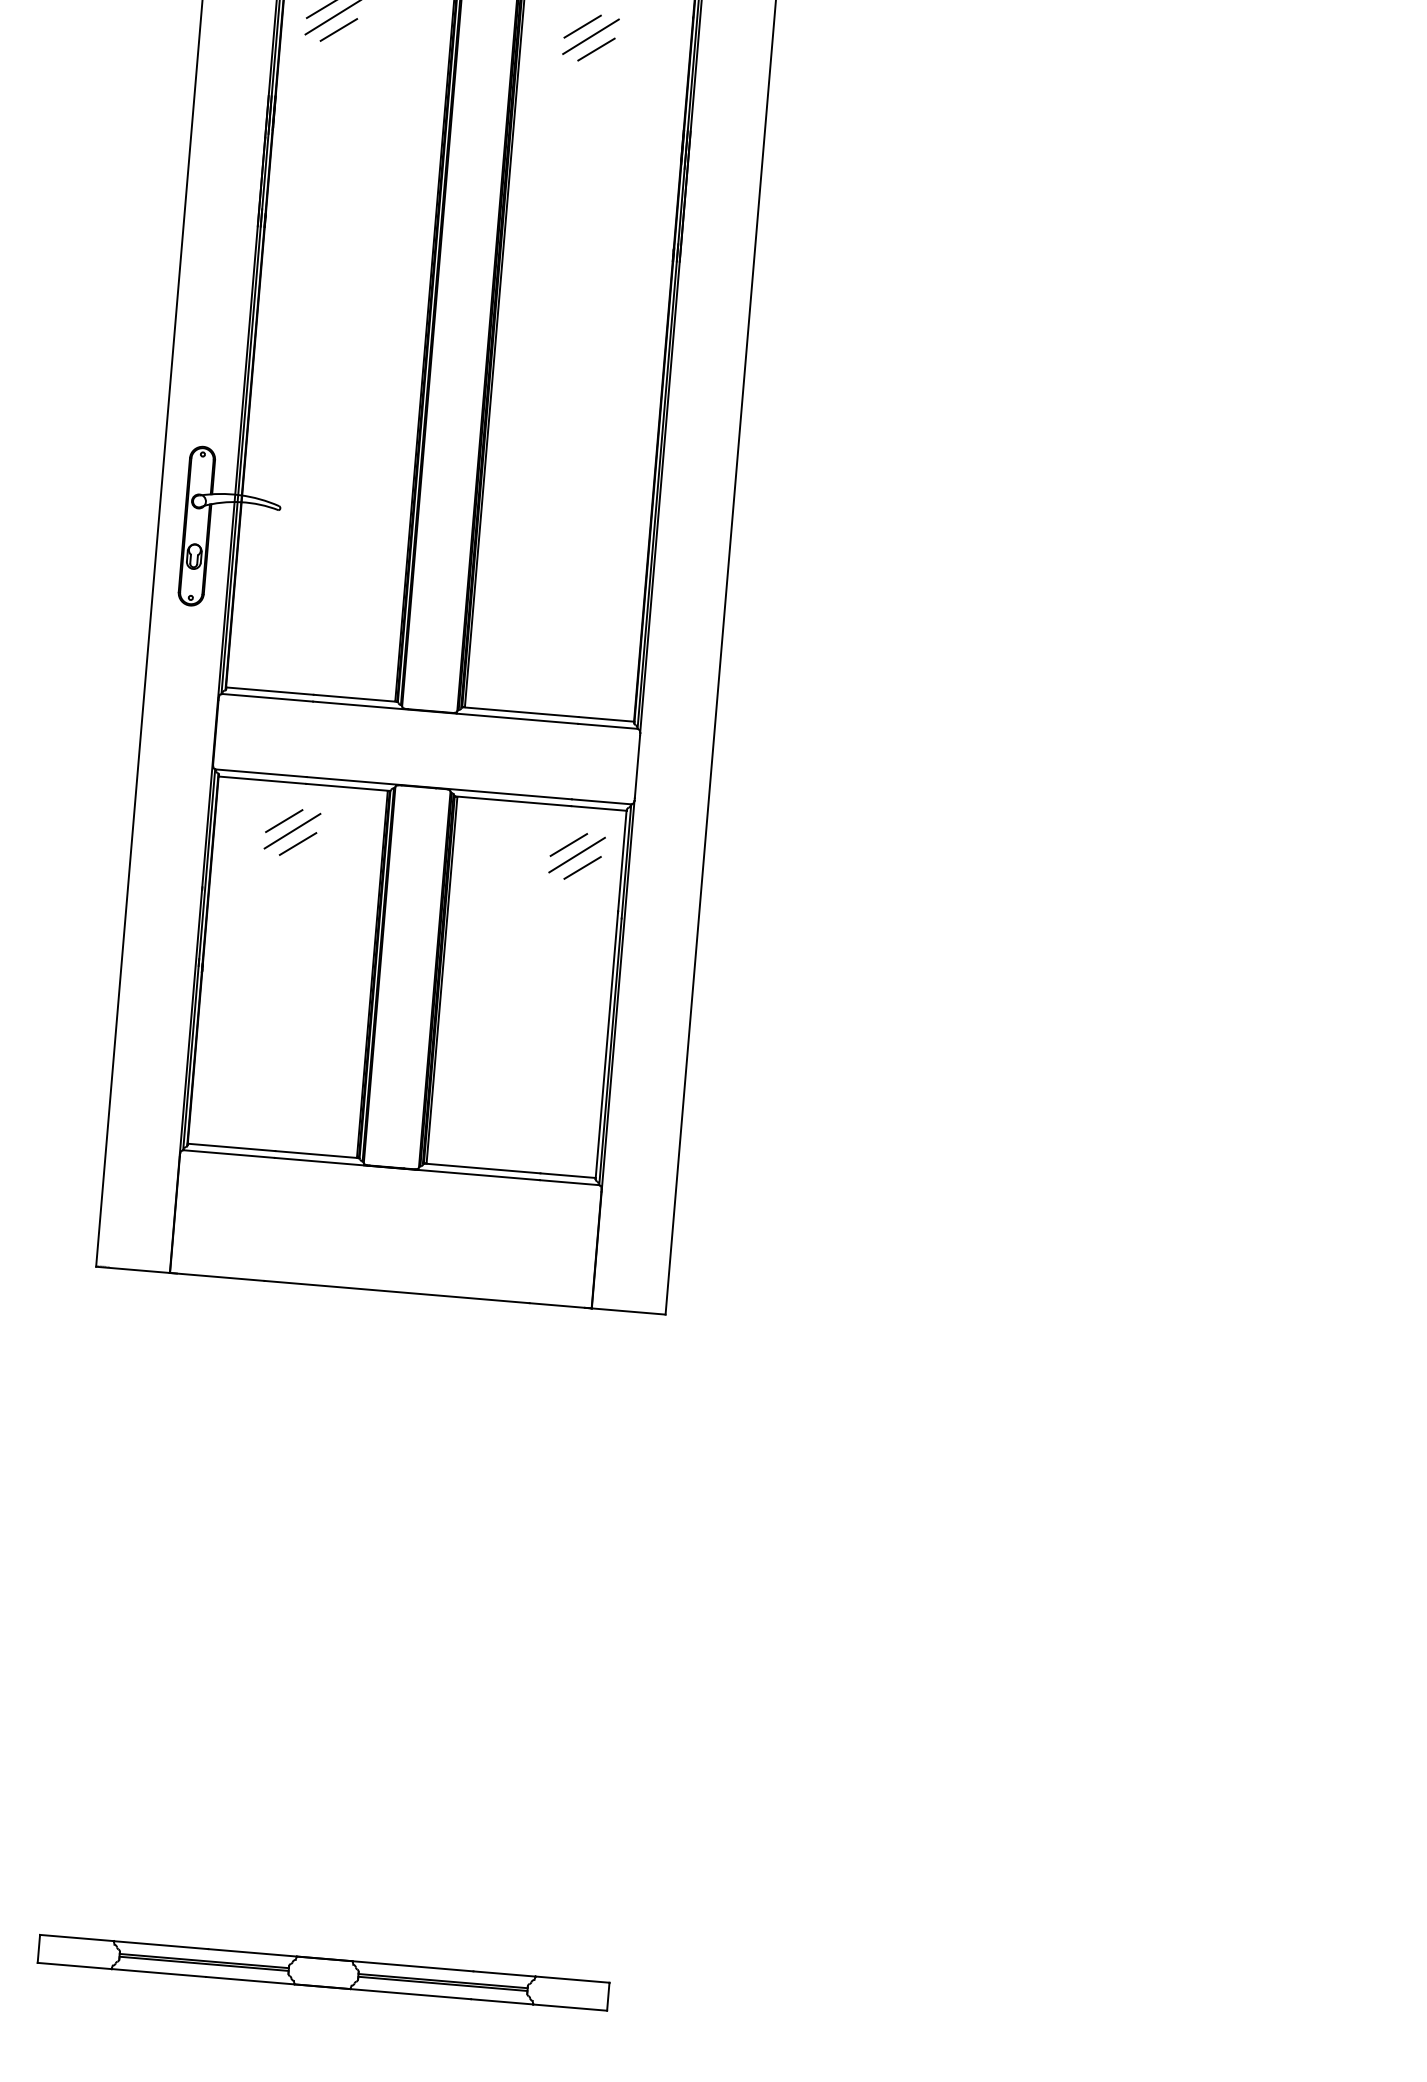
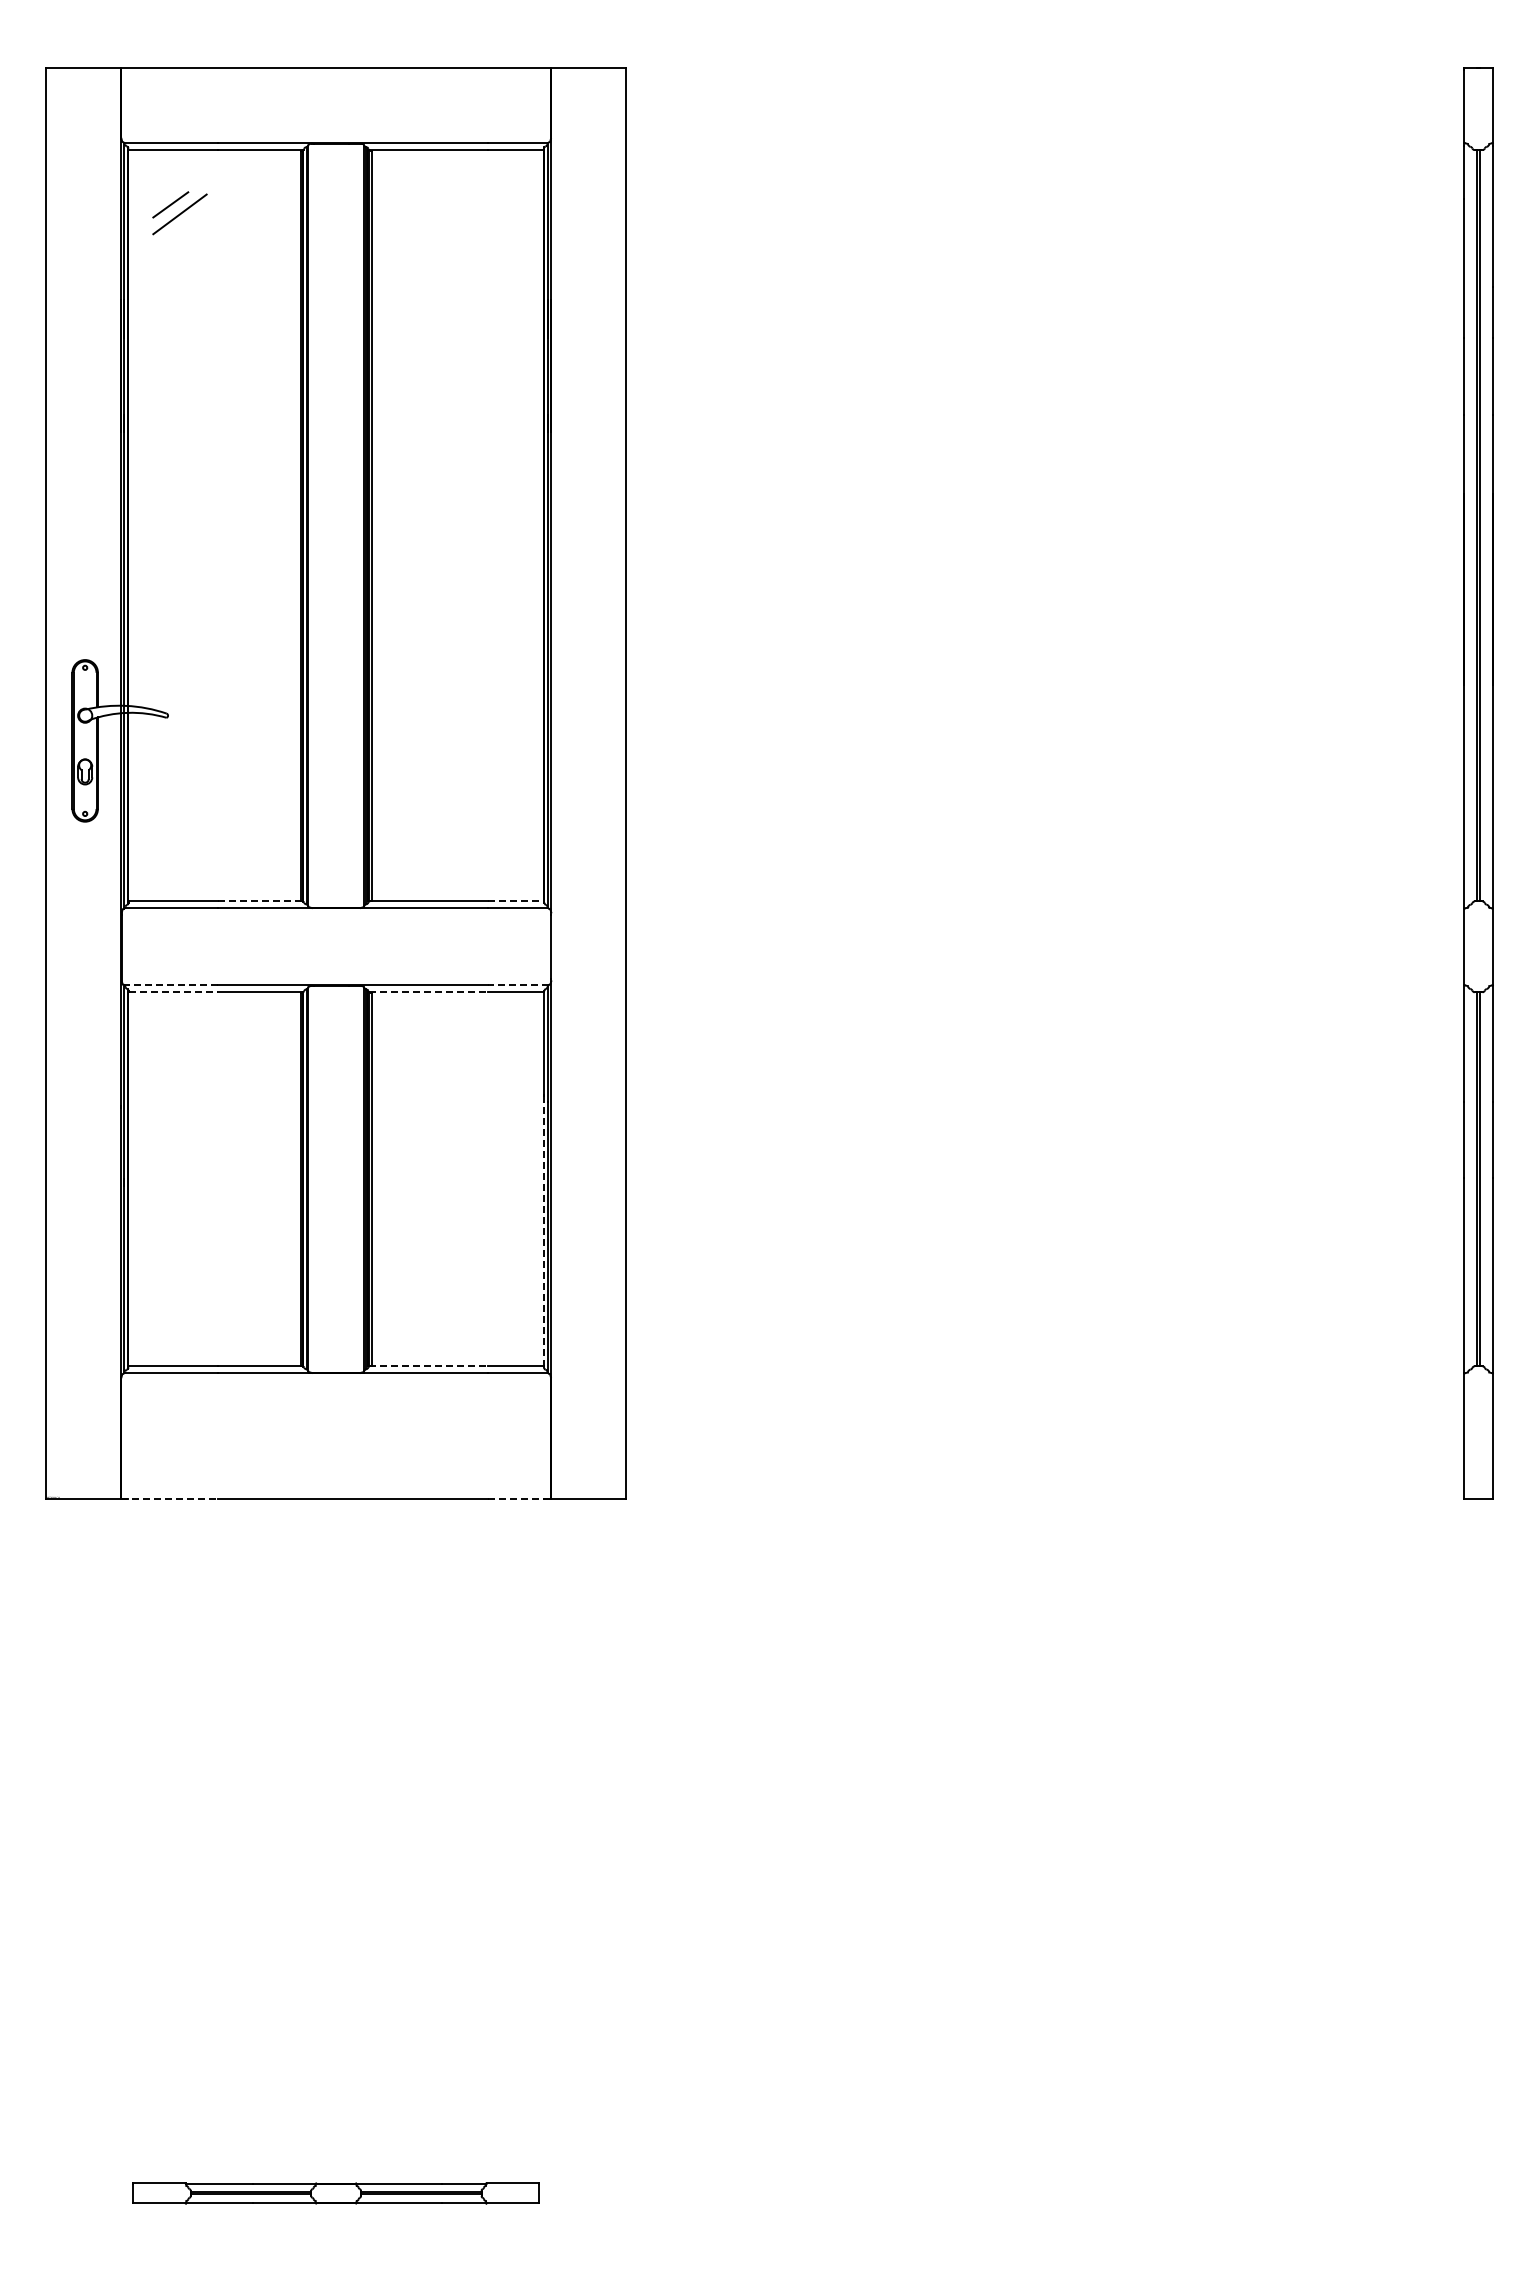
line: (582, 26) -> (432, 202), removed
line: (338, 29) -> (186, 226), removed
line: (590, 36) -> (441, 212), removed
line: (596, 49) -> (448, 224), removed
line: (355, 698) -> (260, 901), solid -> dashed
line: (607, 719) -> (516, 901), solid -> dashed
line: (261, 773) -> (171, 985), solid -> dashed
line: (262, 780) -> (173, 992), solid -> dashed
line: (513, 801) -> (428, 992), solid -> dashed
line: (601, 801) -> (517, 985), solid -> dashed
line: (284, 820) -> (198, 1031), removed
line: (292, 831) -> (207, 1041), removed
line: (298, 843) -> (214, 1053), removed
line: (568, 844) -> (488, 1031), removed
line: (576, 855) -> (497, 1041), removed
line: (581, 867) -> (503, 1053), removed
line: (606, 1044) -> (543, 1230), solid -> dashed
line: (483, 1168) -> (429, 1366), solid -> dashed
line: (218, 1276) -> (170, 1498), solid -> dashed
line: (560, 1305) -> (519, 1498), solid -> dashed
part: (322, 1972) -> (335, 2193), size x0.7

